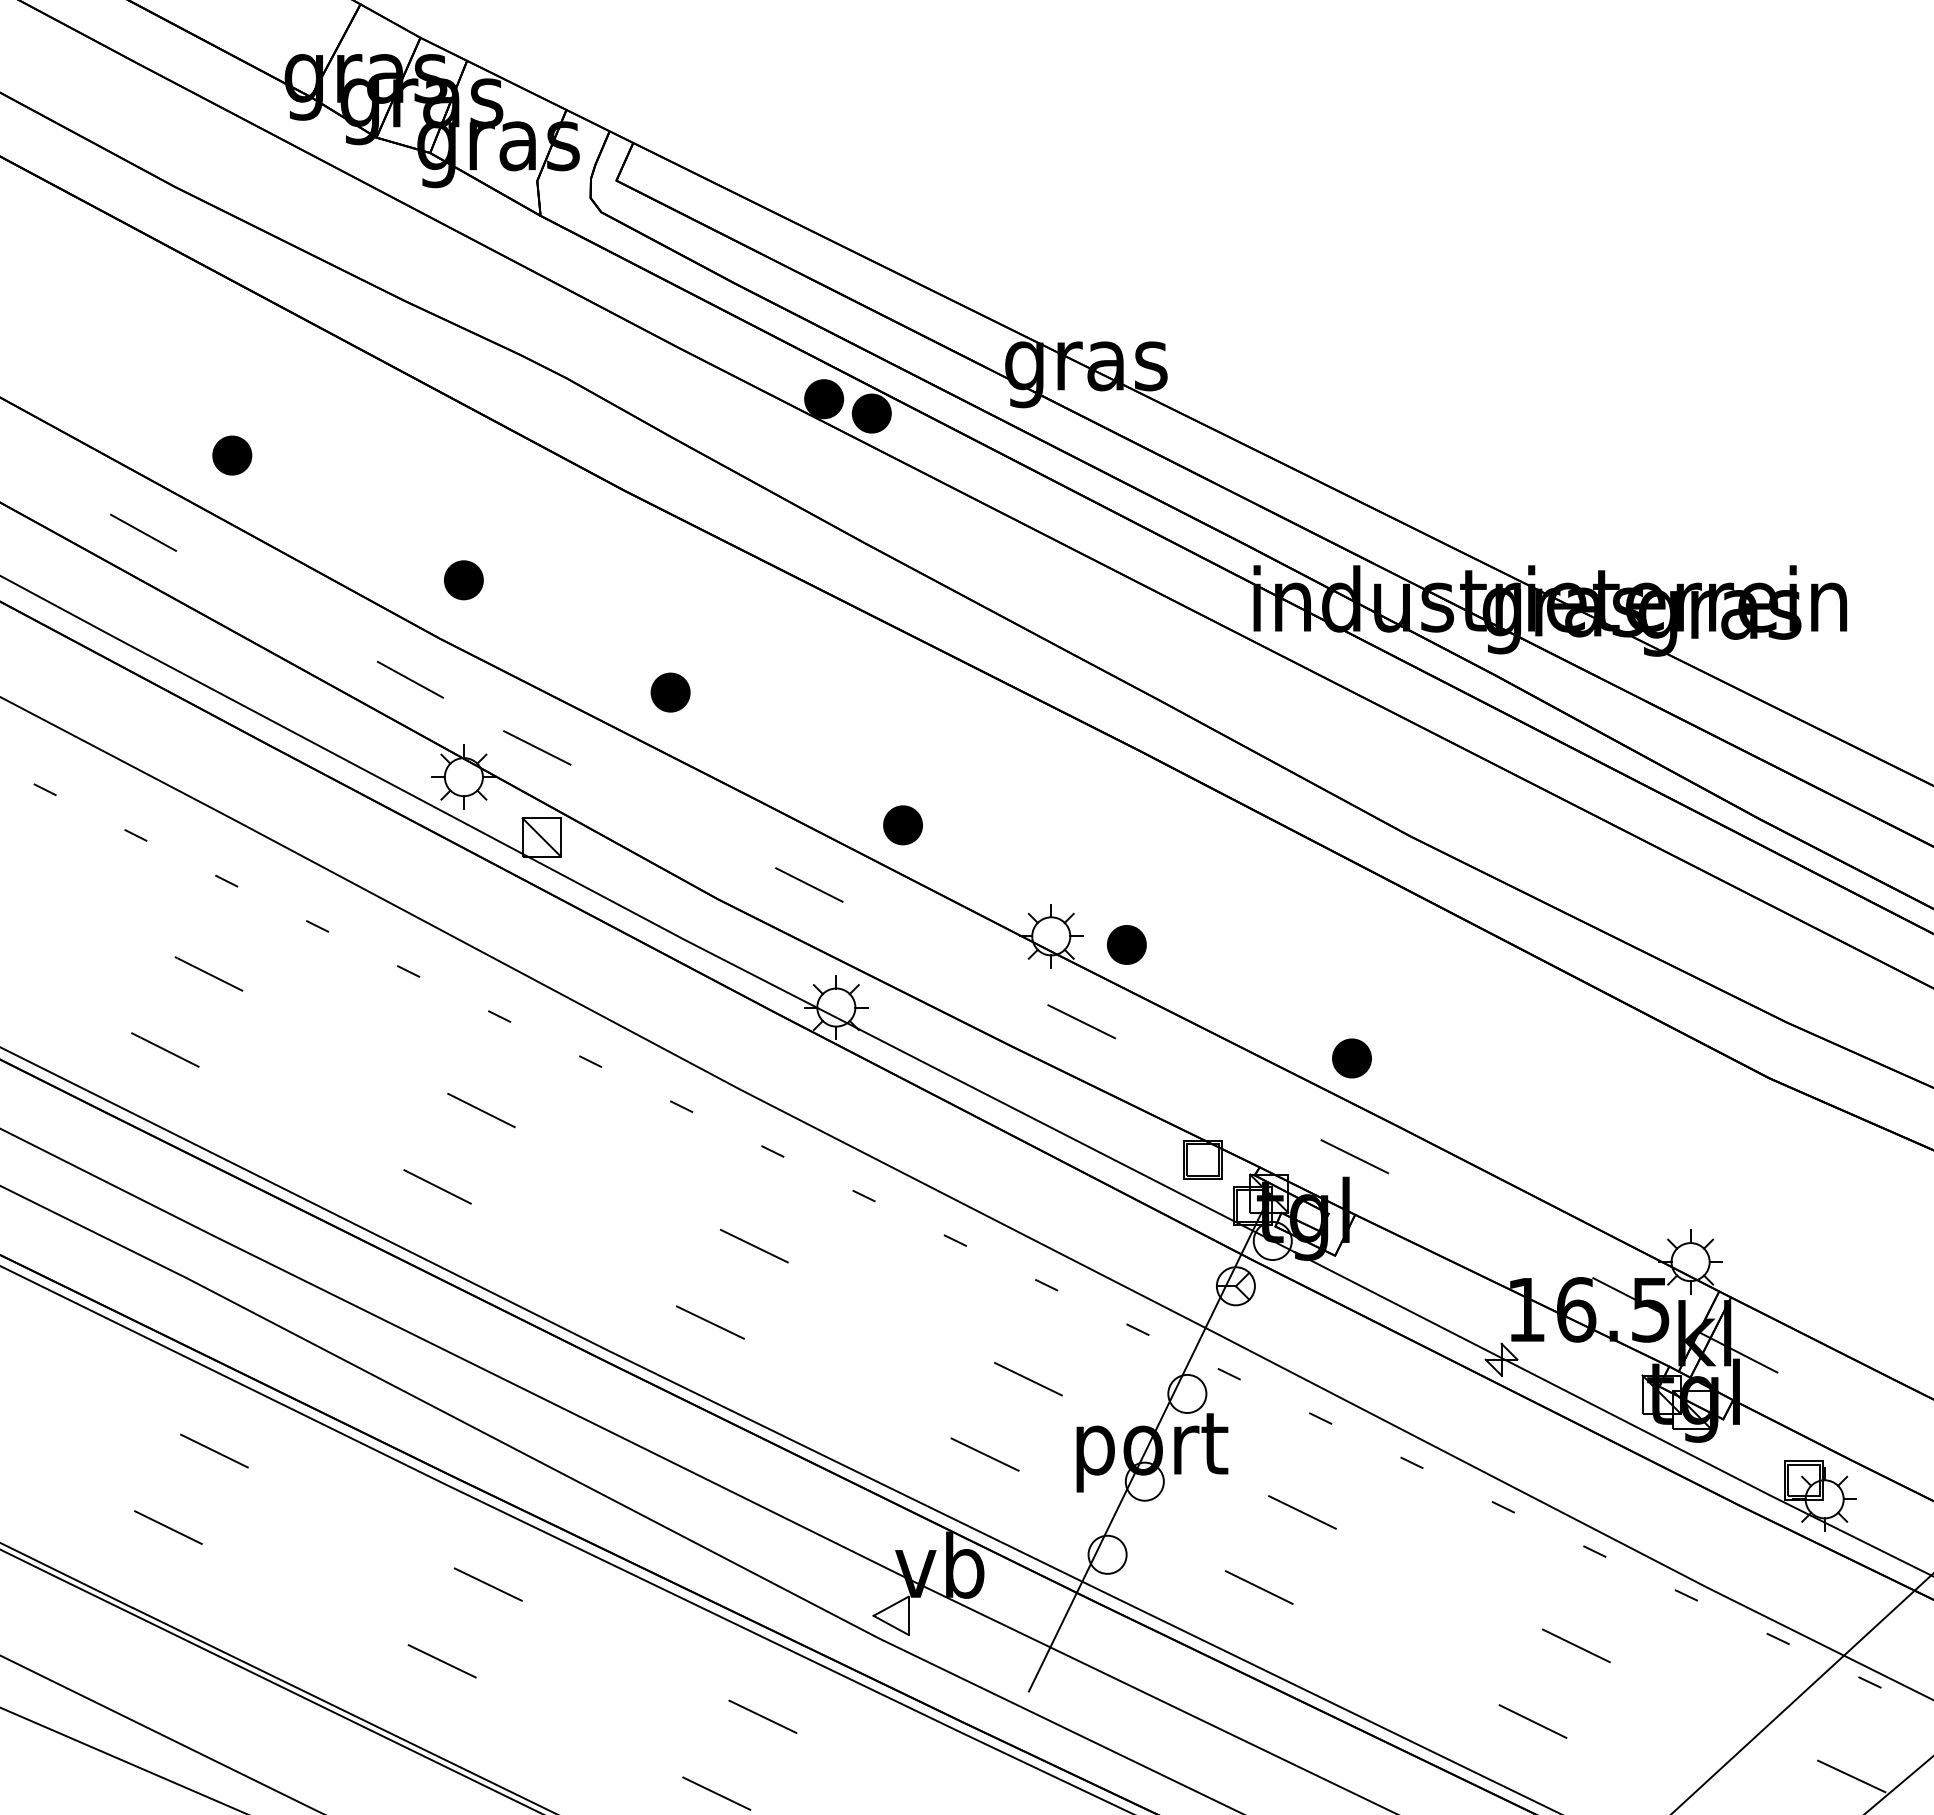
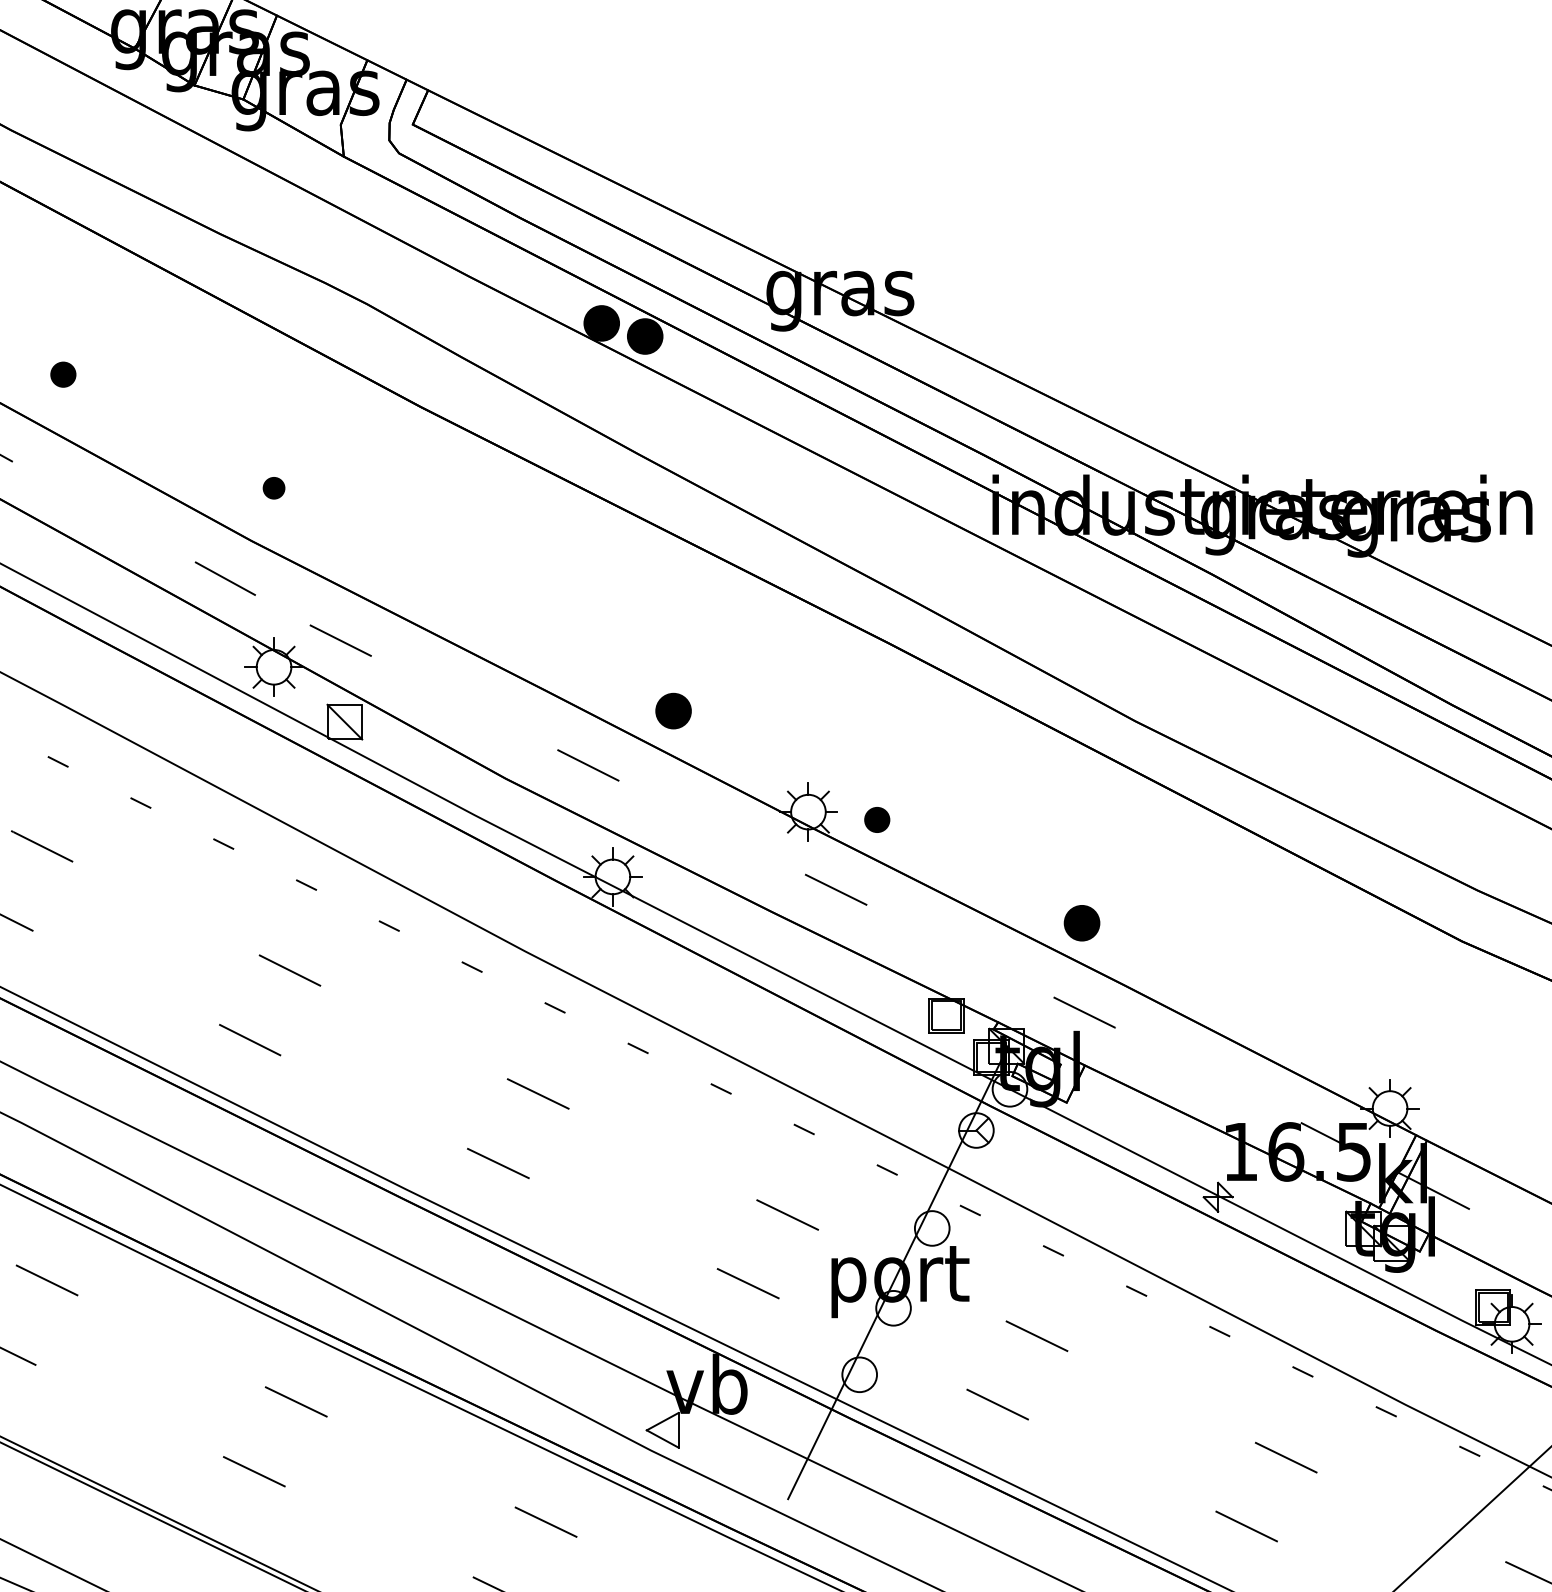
part: (232, 455) -> (63, 374), size x0.7
part: (463, 580) -> (273, 488), size x0.6
part: (670, 692) -> (462, 590), removed
part: (1126, 944) -> (876, 819), size x0.7

